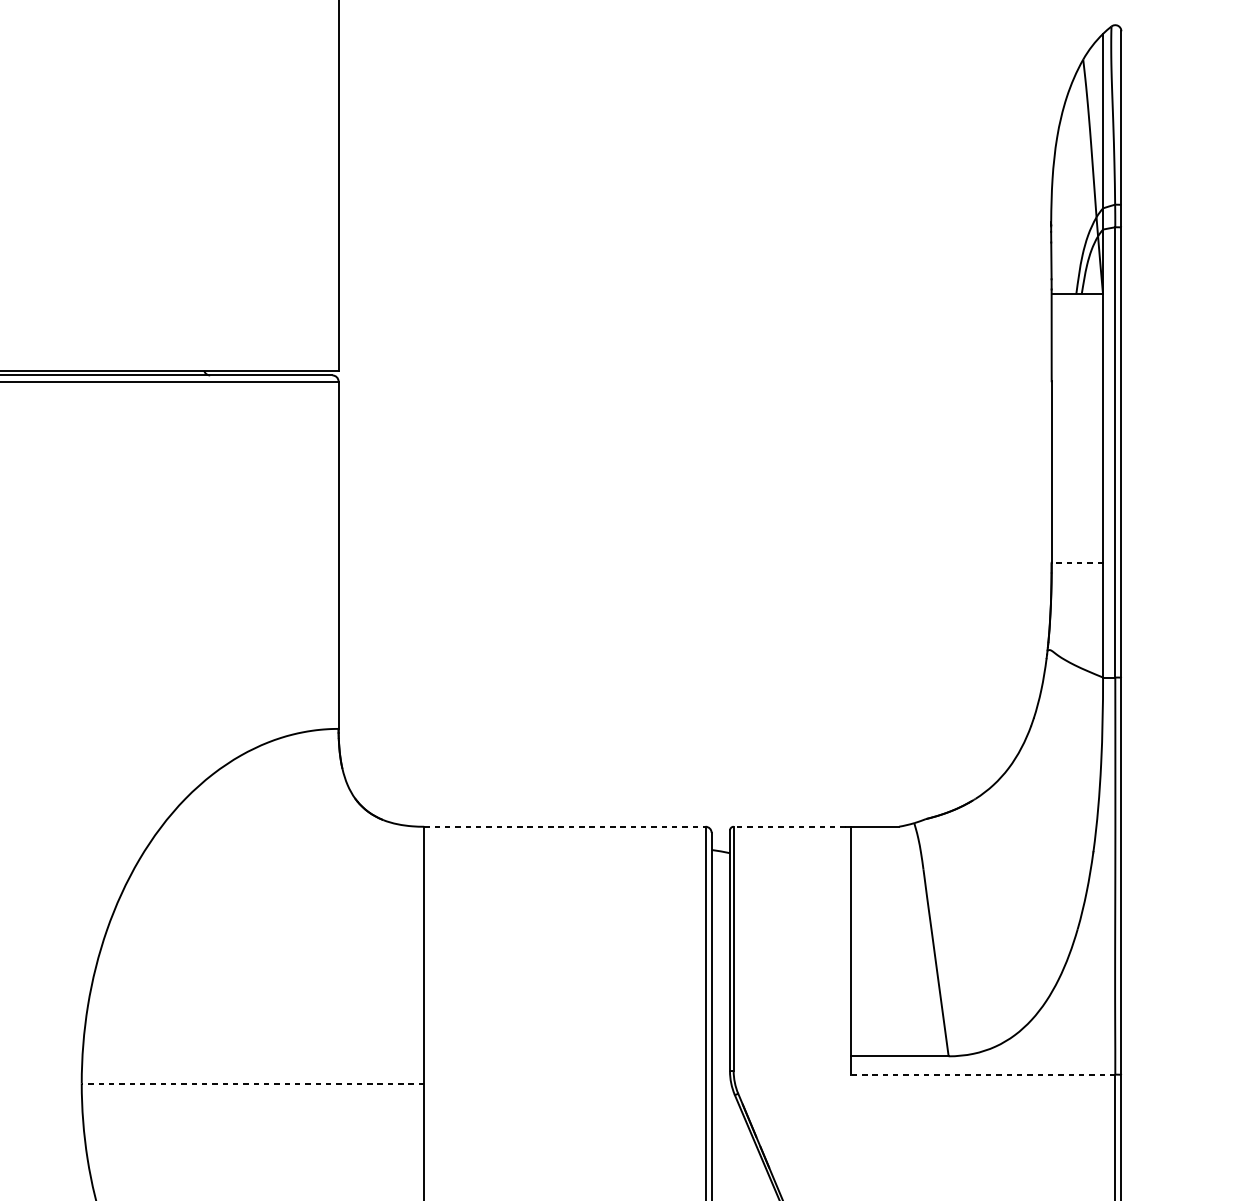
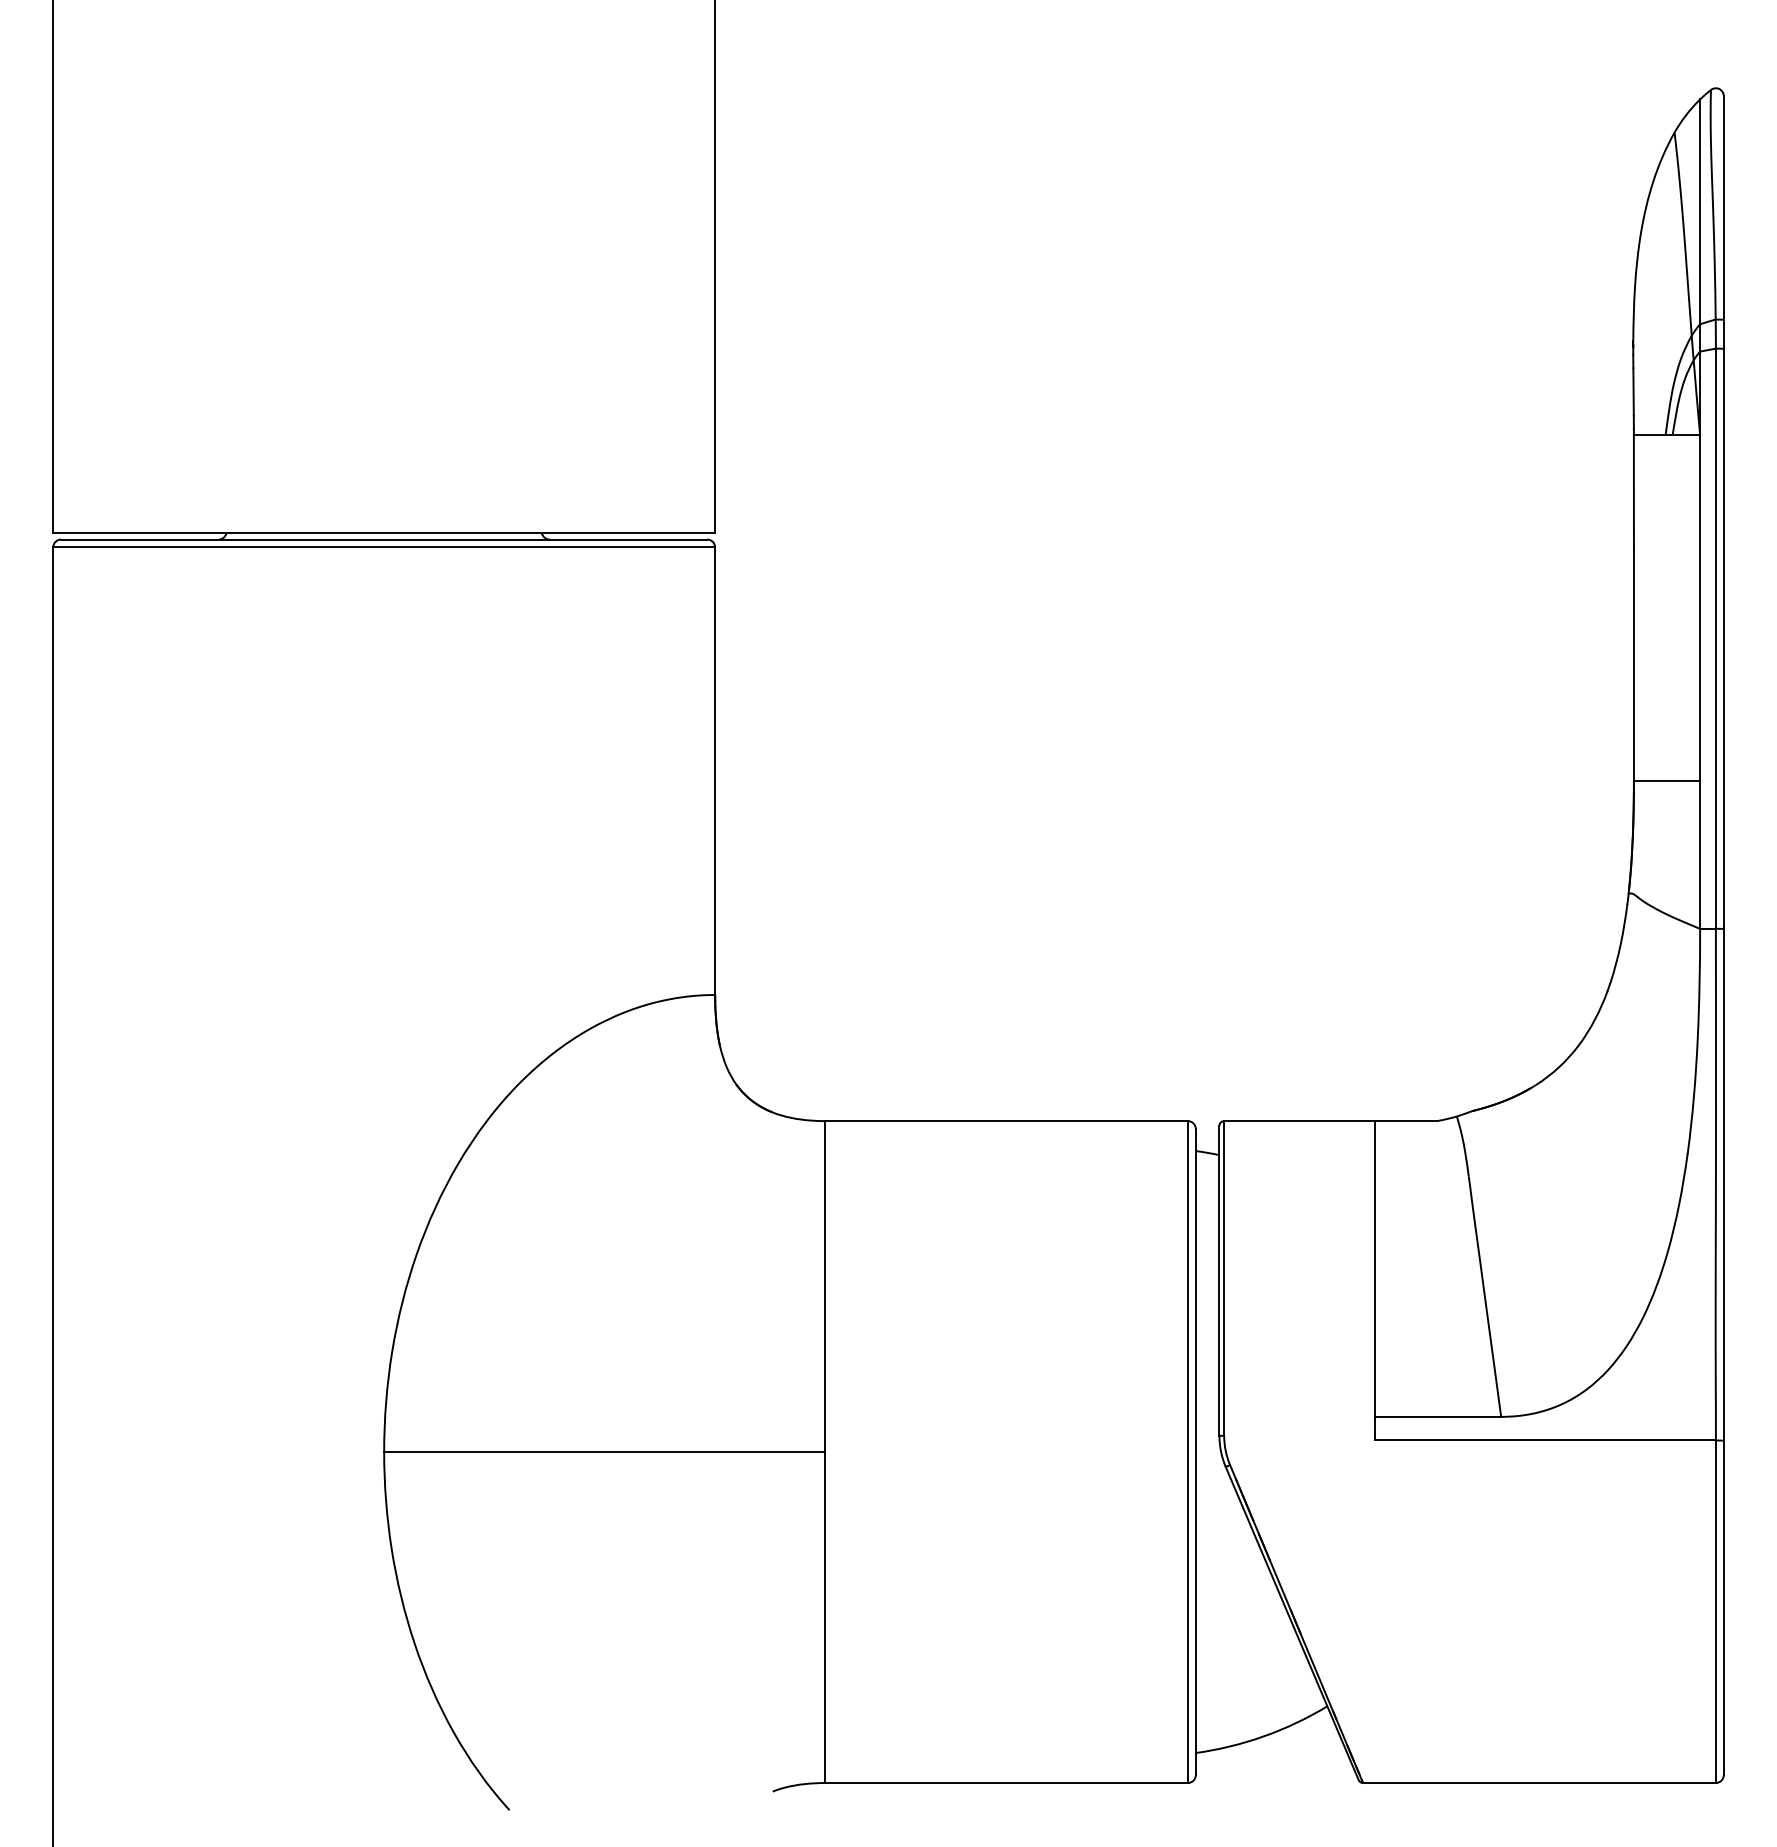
line: (1076, 562) -> (1666, 780), dashed -> solid
line: (565, 827) -> (1007, 1121), dashed -> solid
line: (789, 827) -> (1295, 1121), dashed -> solid
line: (982, 1074) -> (1544, 1440), dashed -> solid
line: (252, 1083) -> (604, 1452), dashed -> solid

